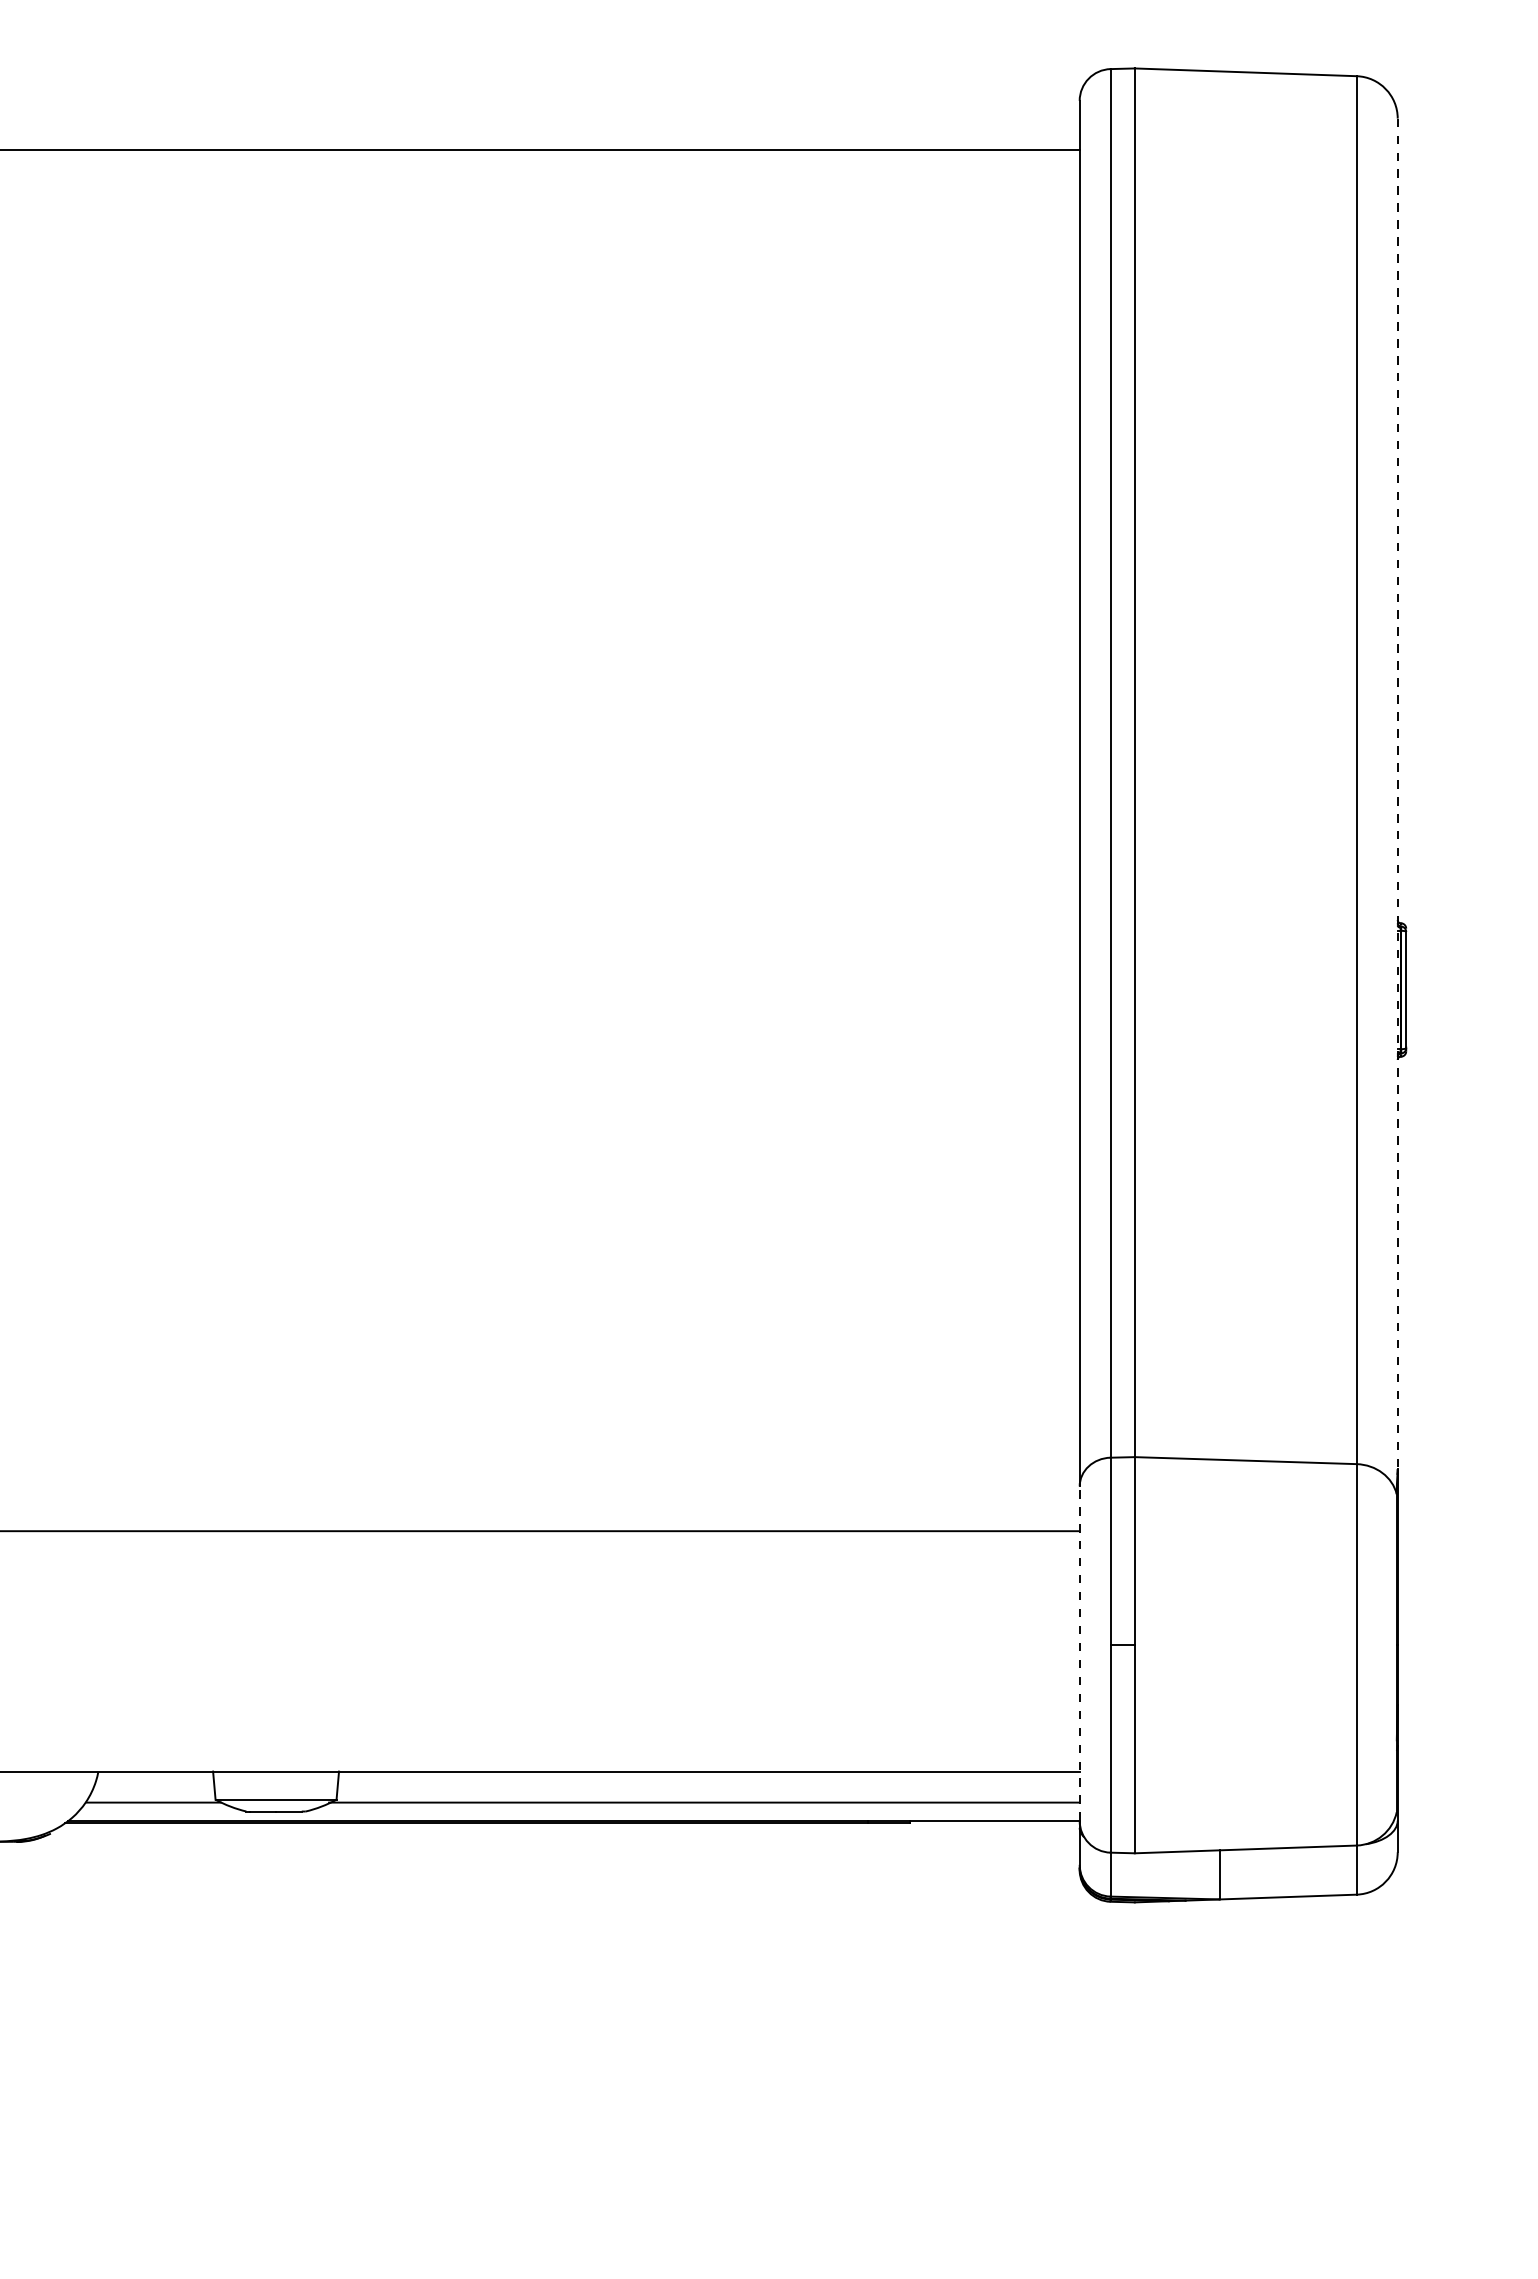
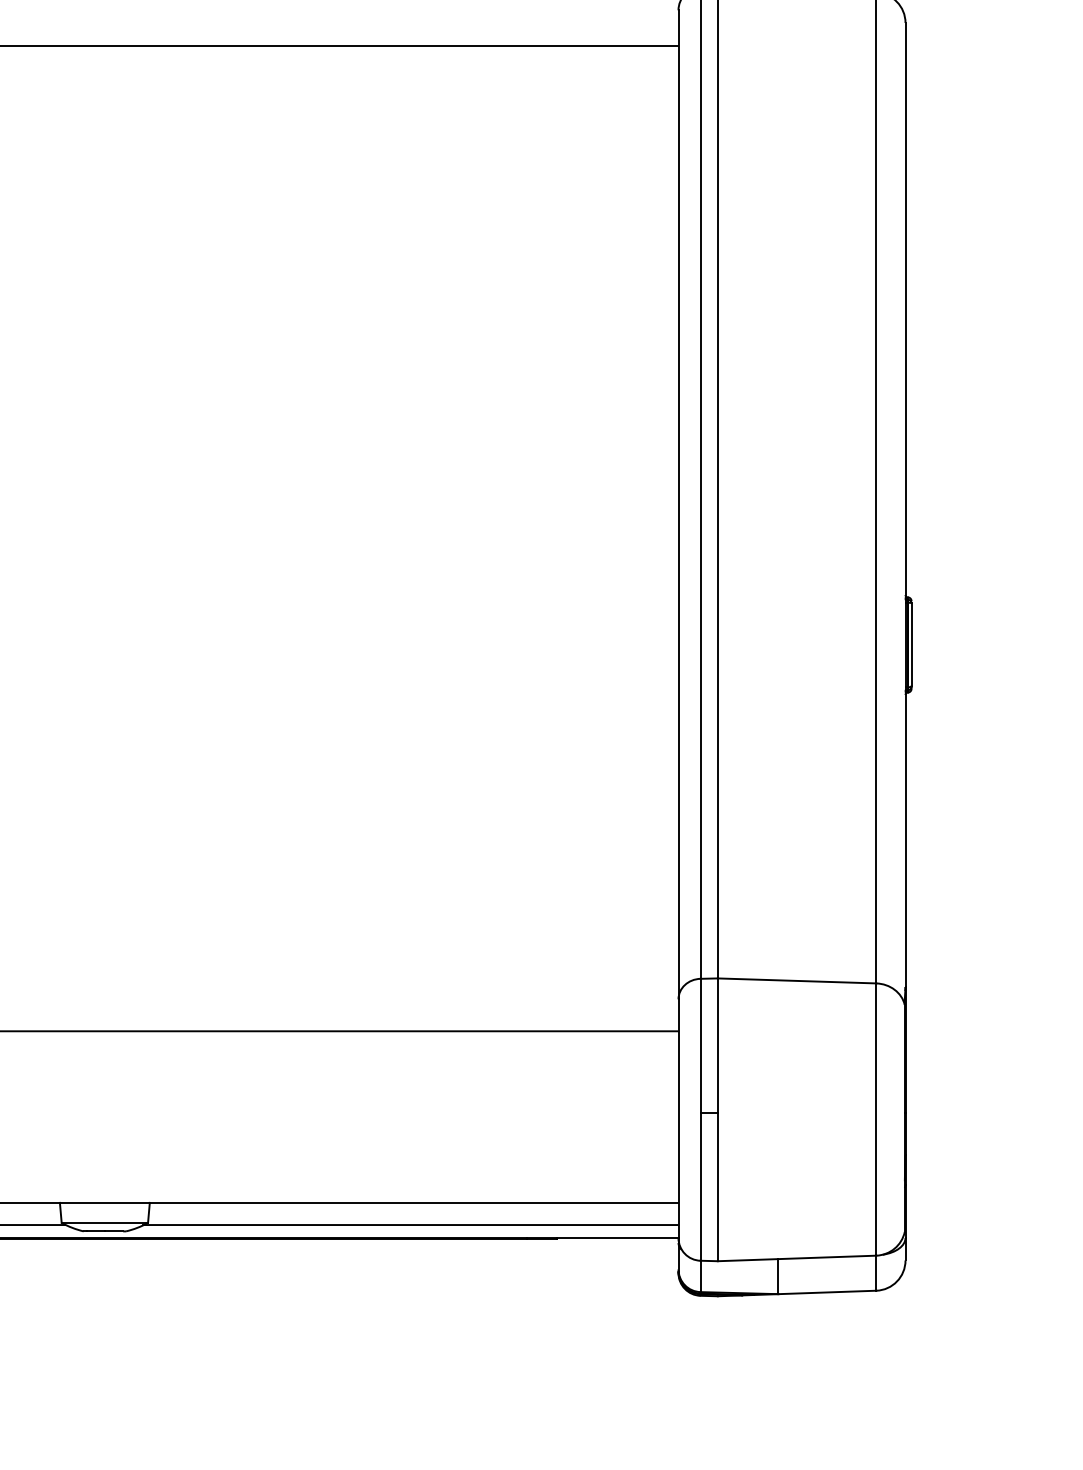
line: (1397, 794) -> (905, 505), dashed -> solid
line: (1079, 1653) -> (678, 1118), dashed -> solid

